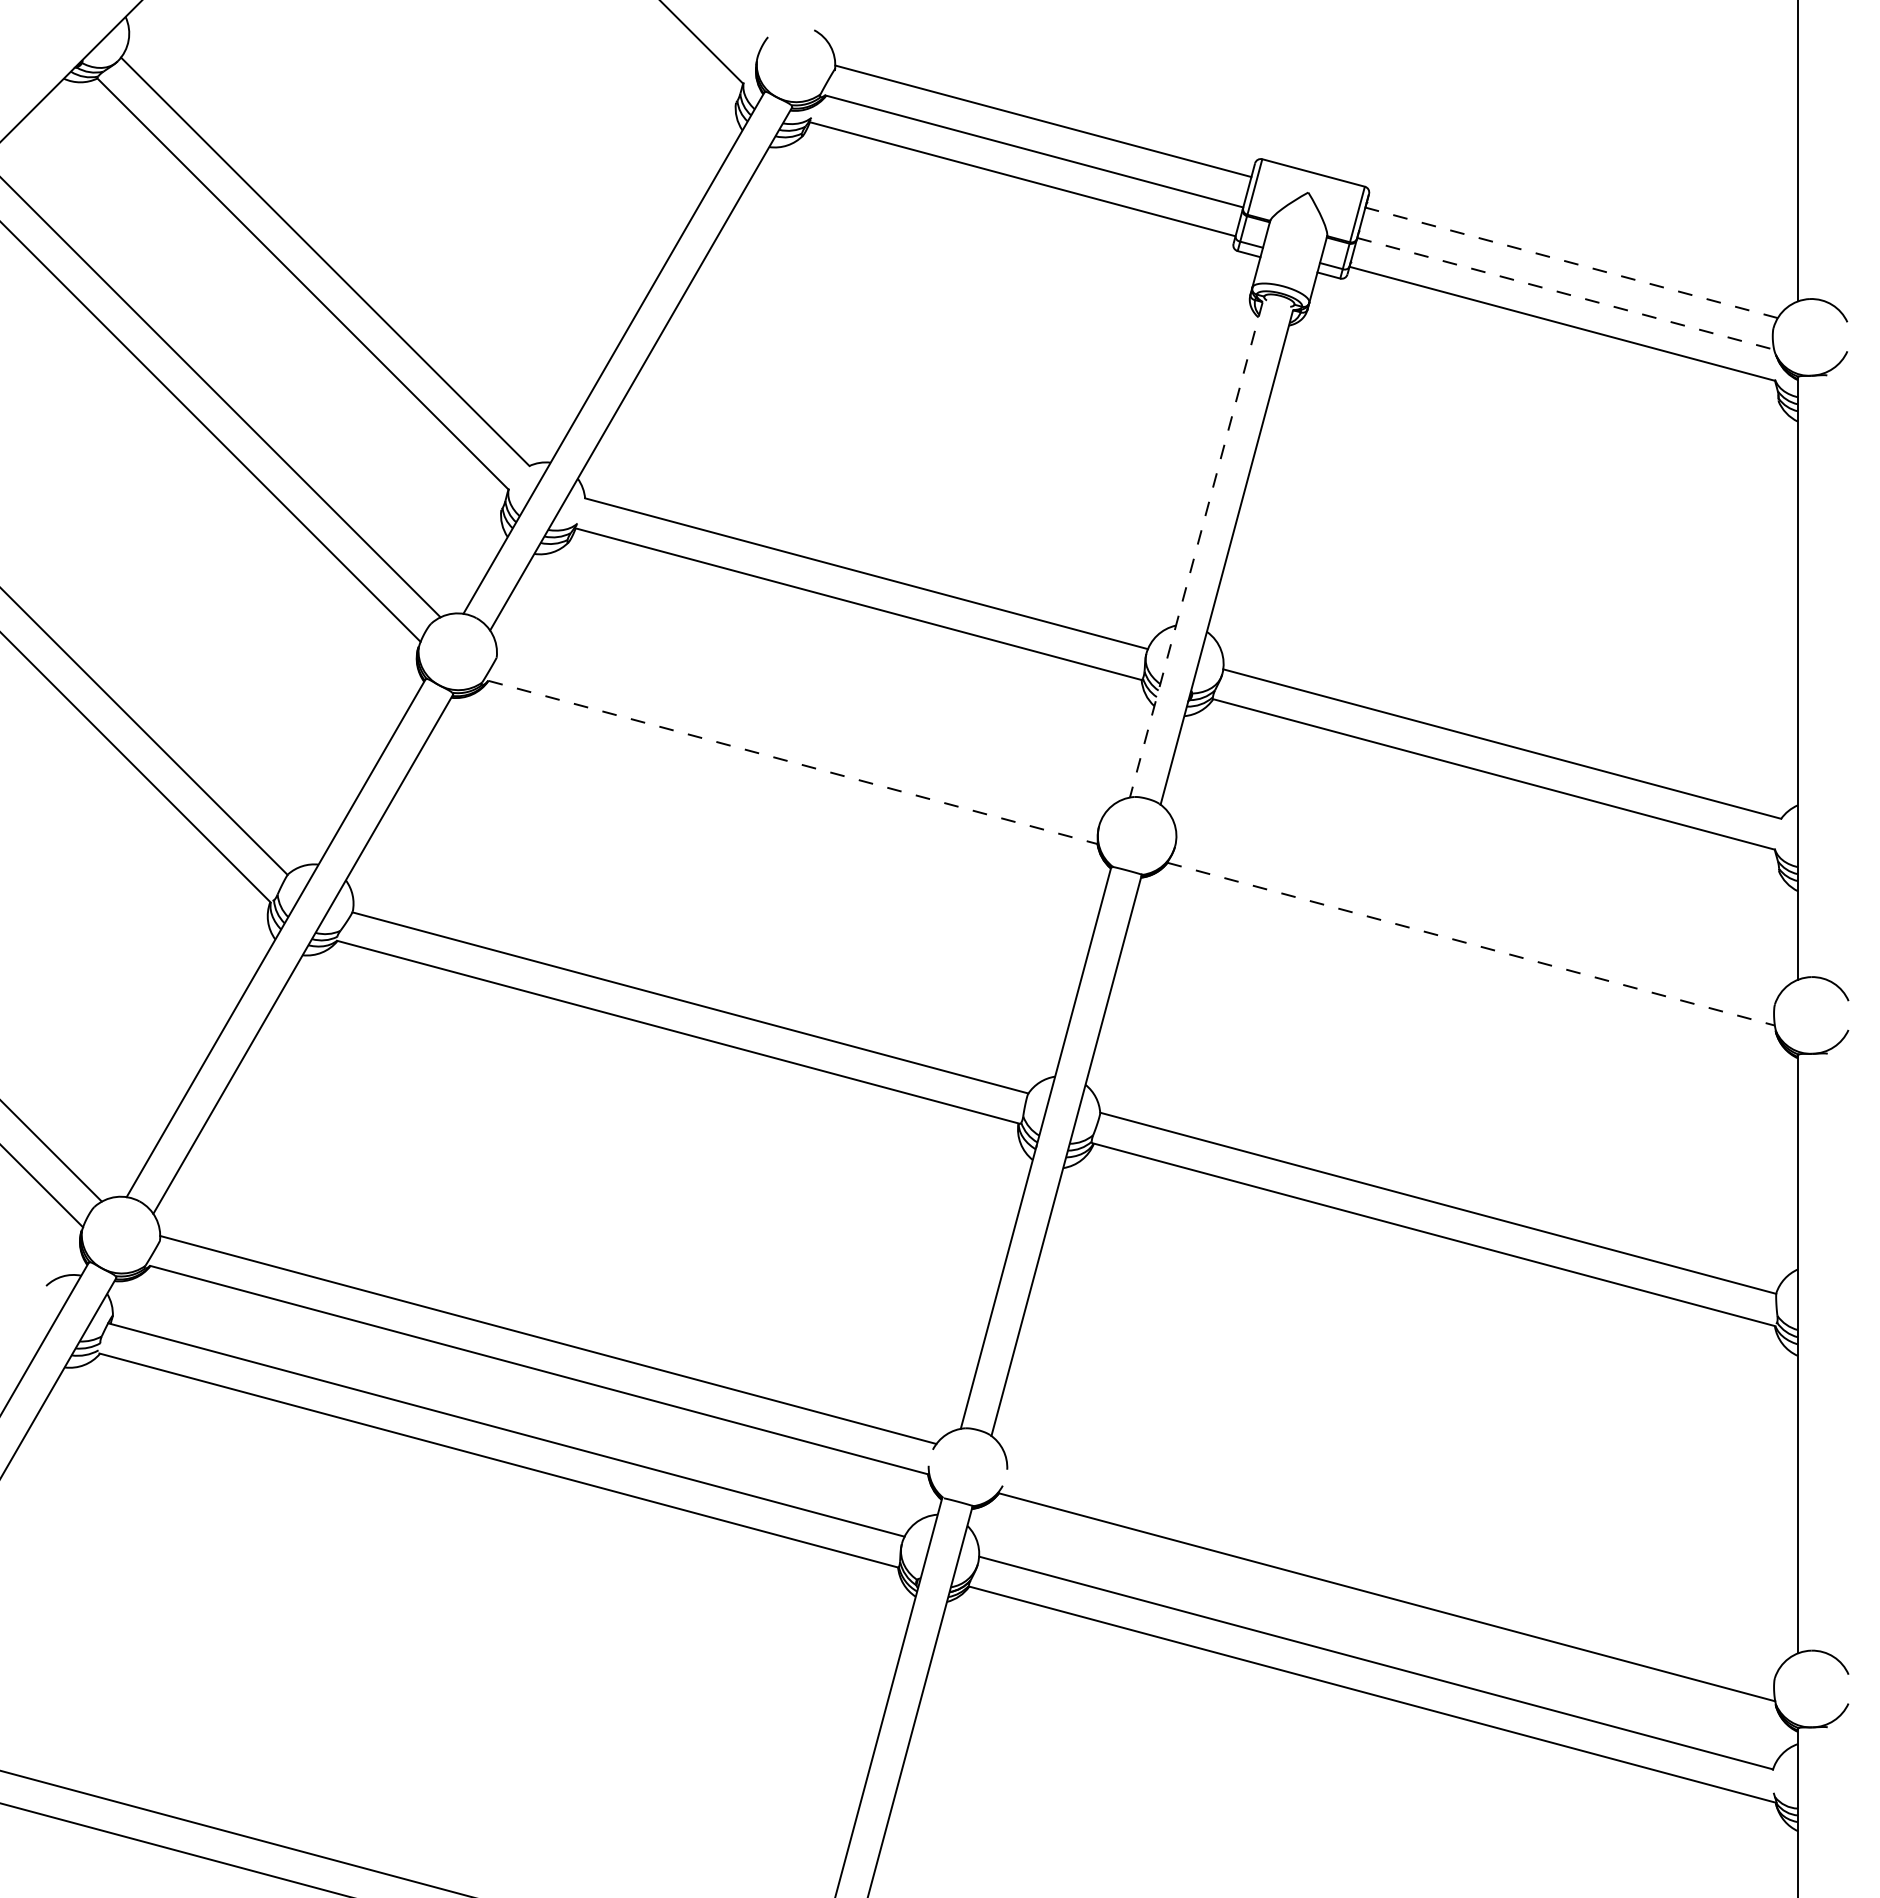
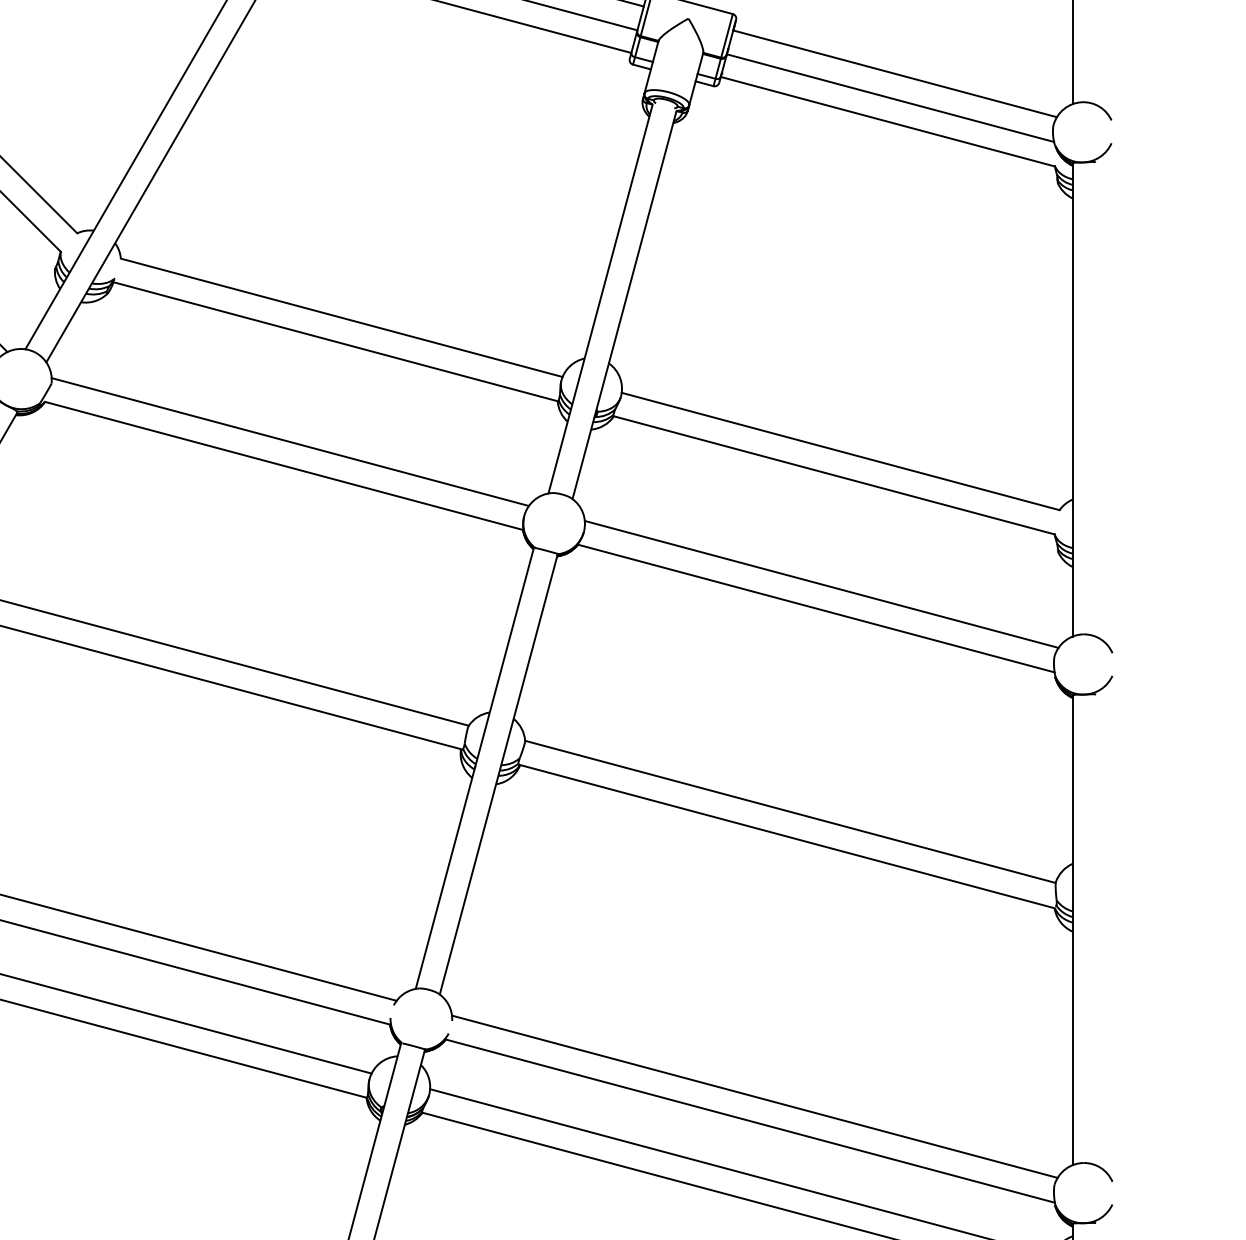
line: (1571, 262) -> (895, 73), dashed -> solid
line: (1565, 293) -> (890, 97), dashed -> solid
line: (1196, 550) -> (600, 299), dashed -> solid
line: (800, 731) -> (289, 441), added
line: (793, 762) -> (284, 465), dashed -> solid
line: (1477, 913) -> (821, 584), added
line: (1471, 944) -> (816, 608), dashed -> solid
line: (1392, 1565) -> (754, 1096), added

